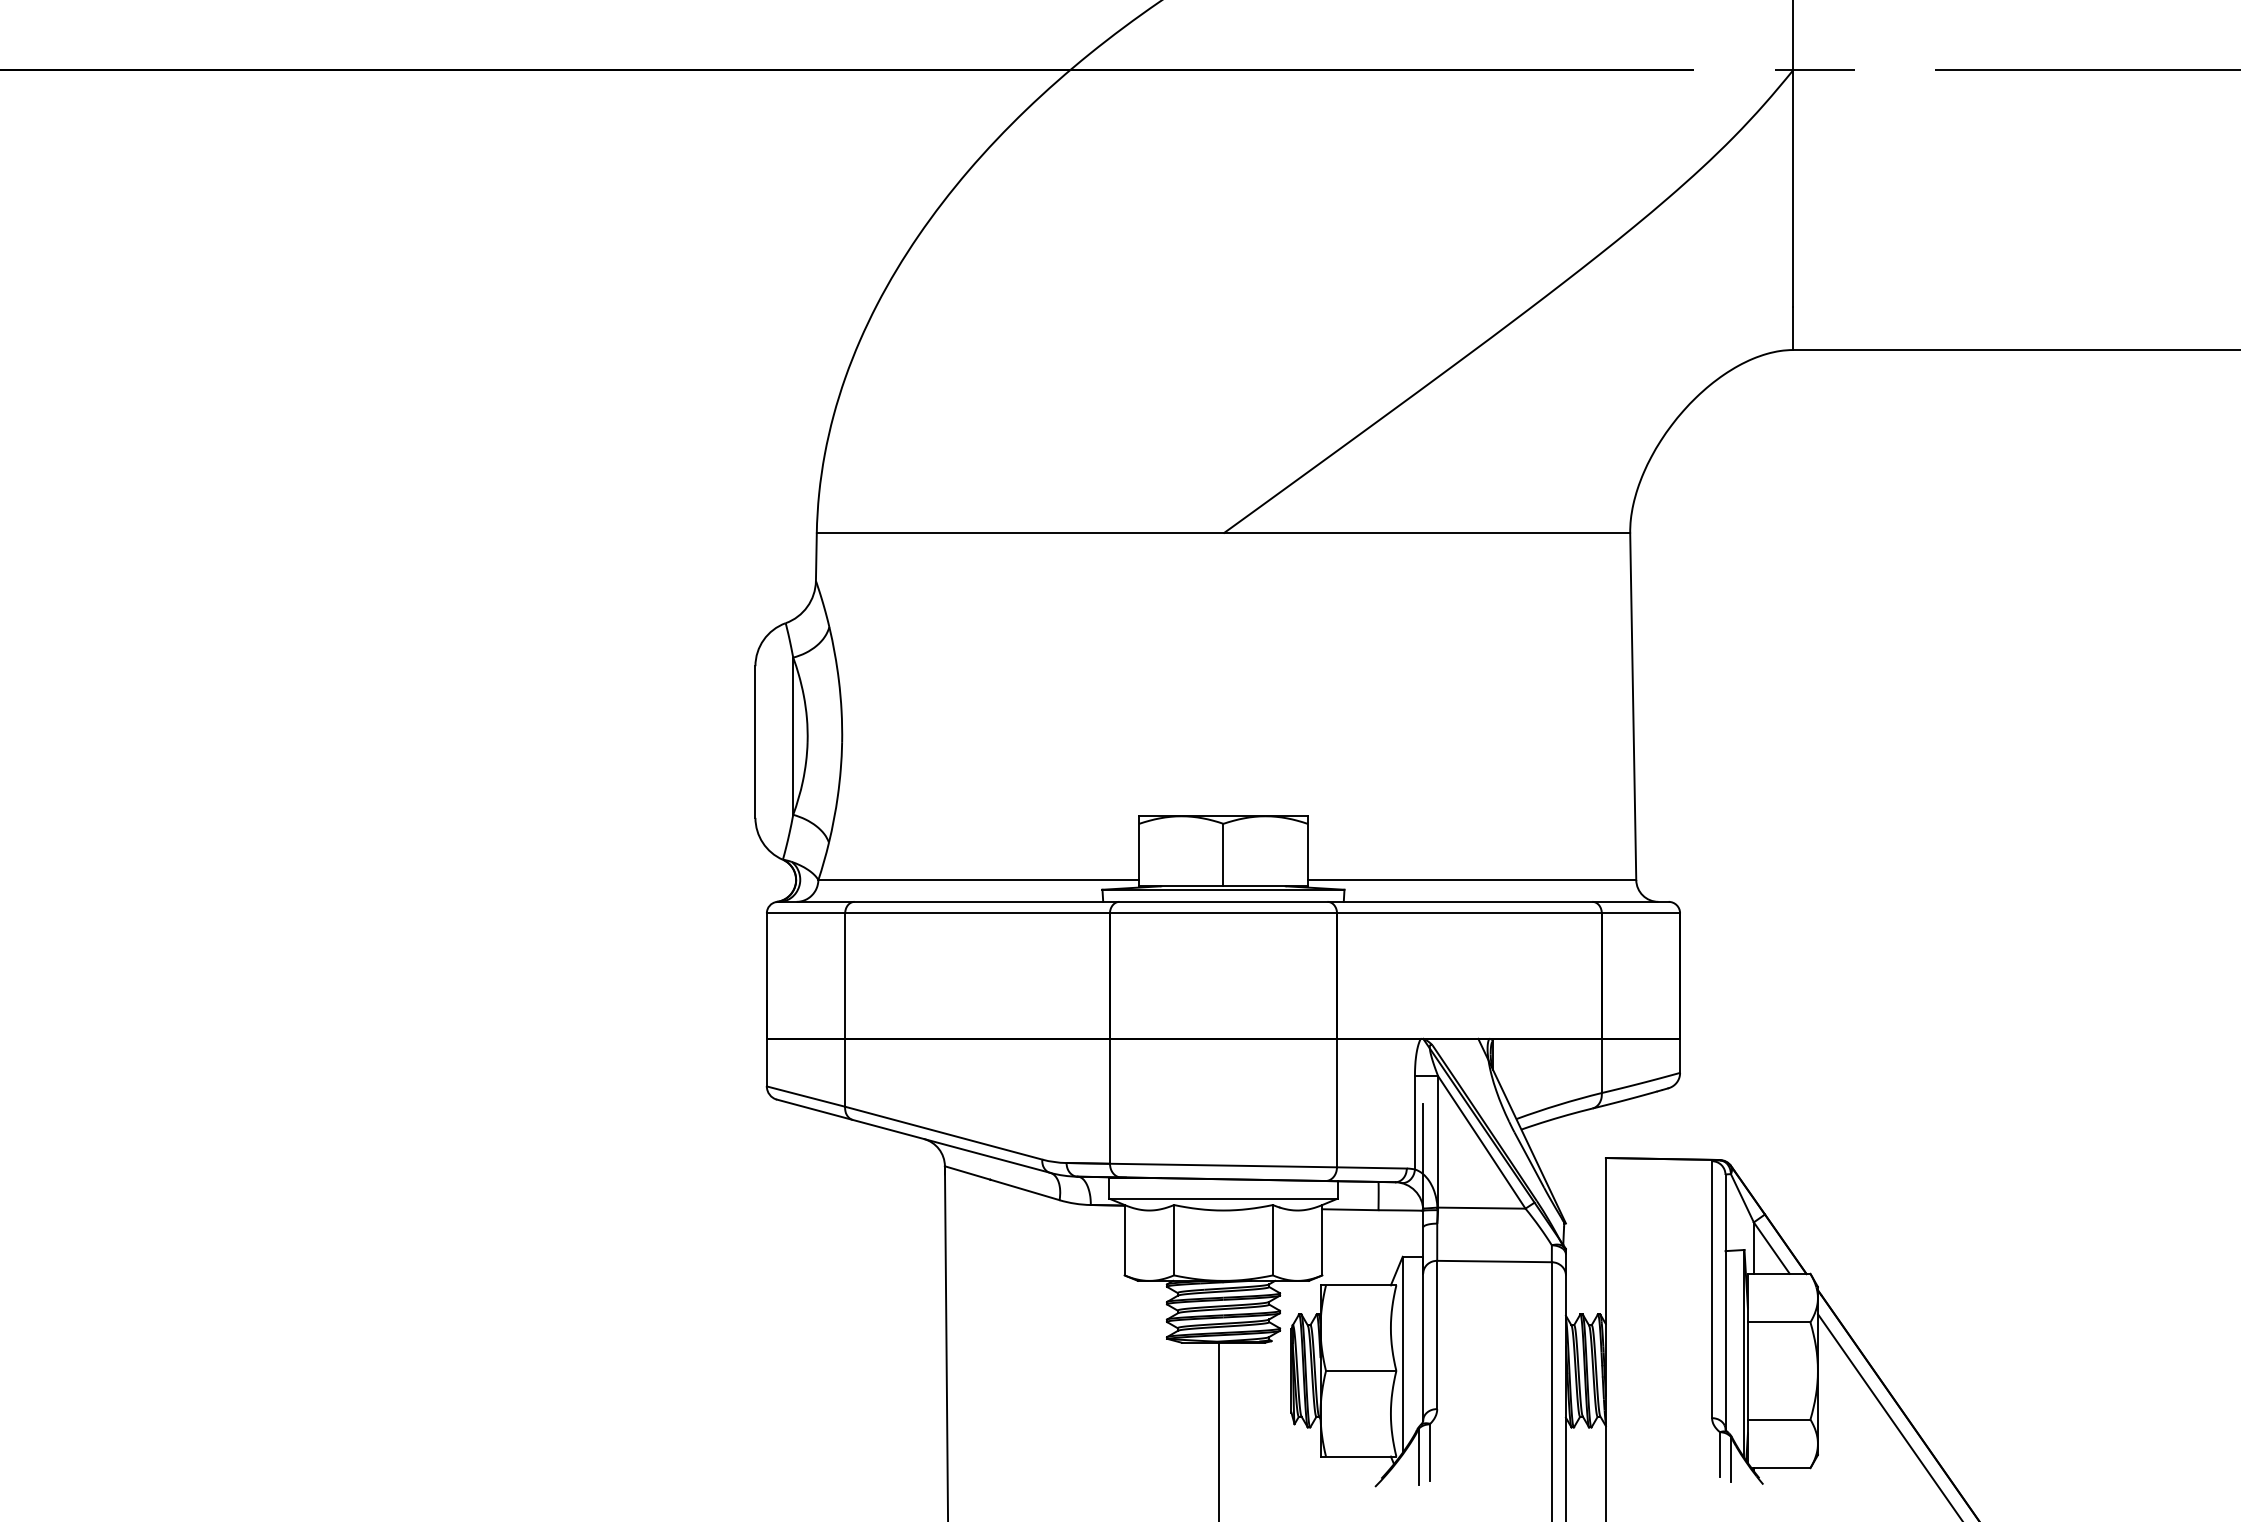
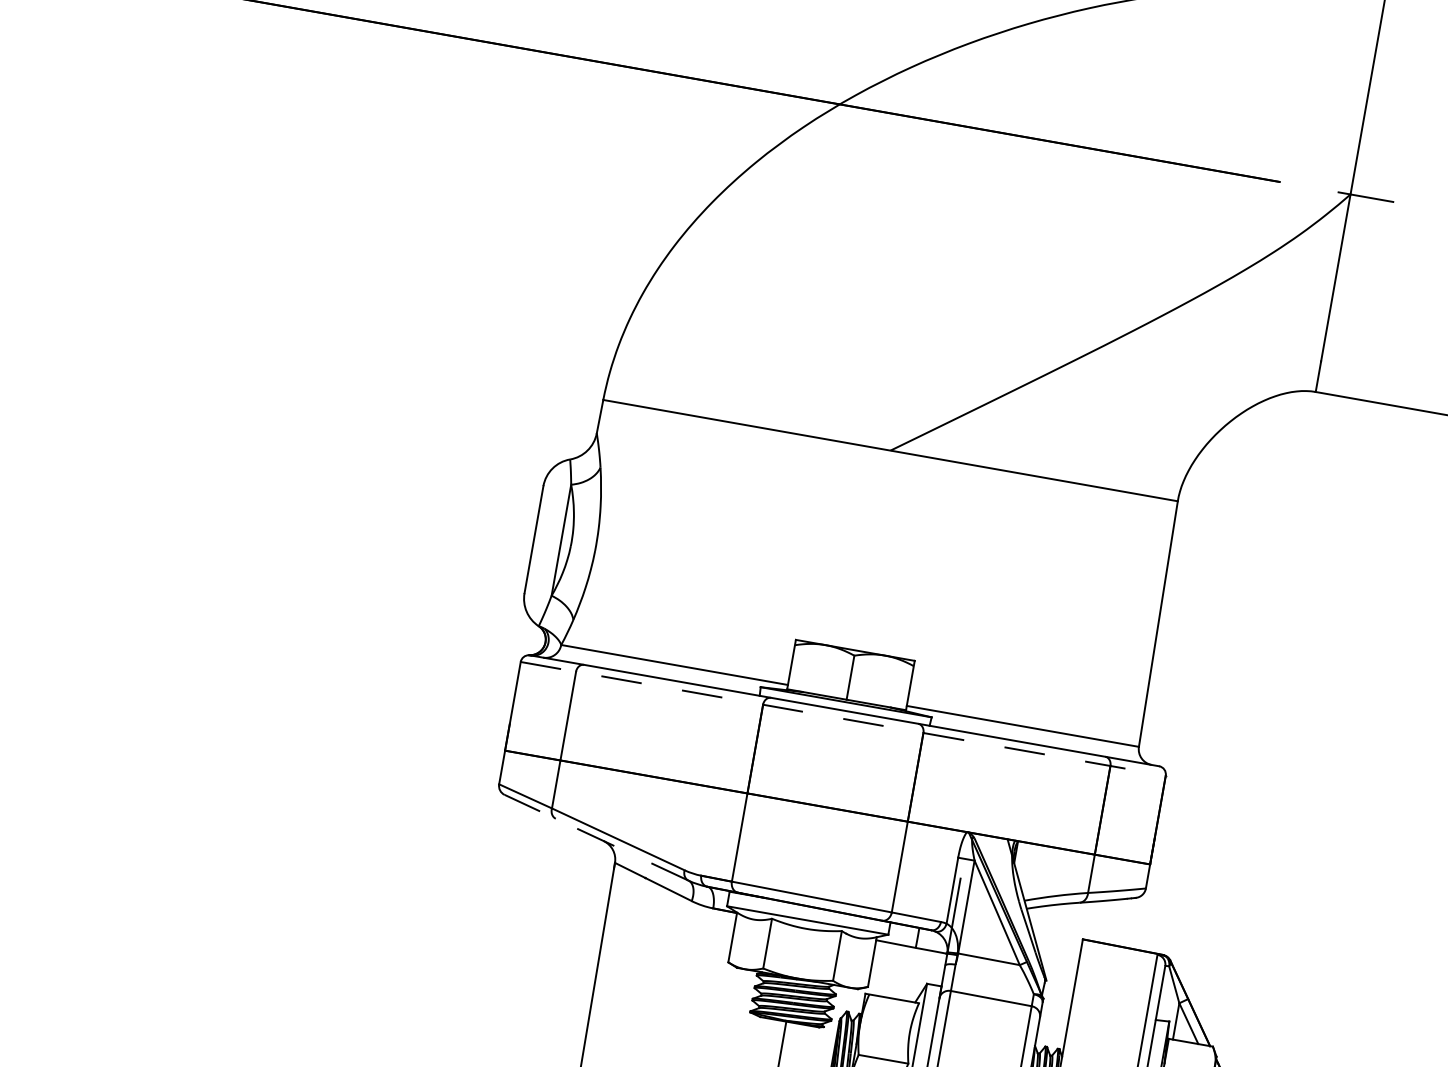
line: (1223, 913) -> (843, 719), solid -> dashed
line: (913, 1136) -> (596, 837), solid -> dashed

